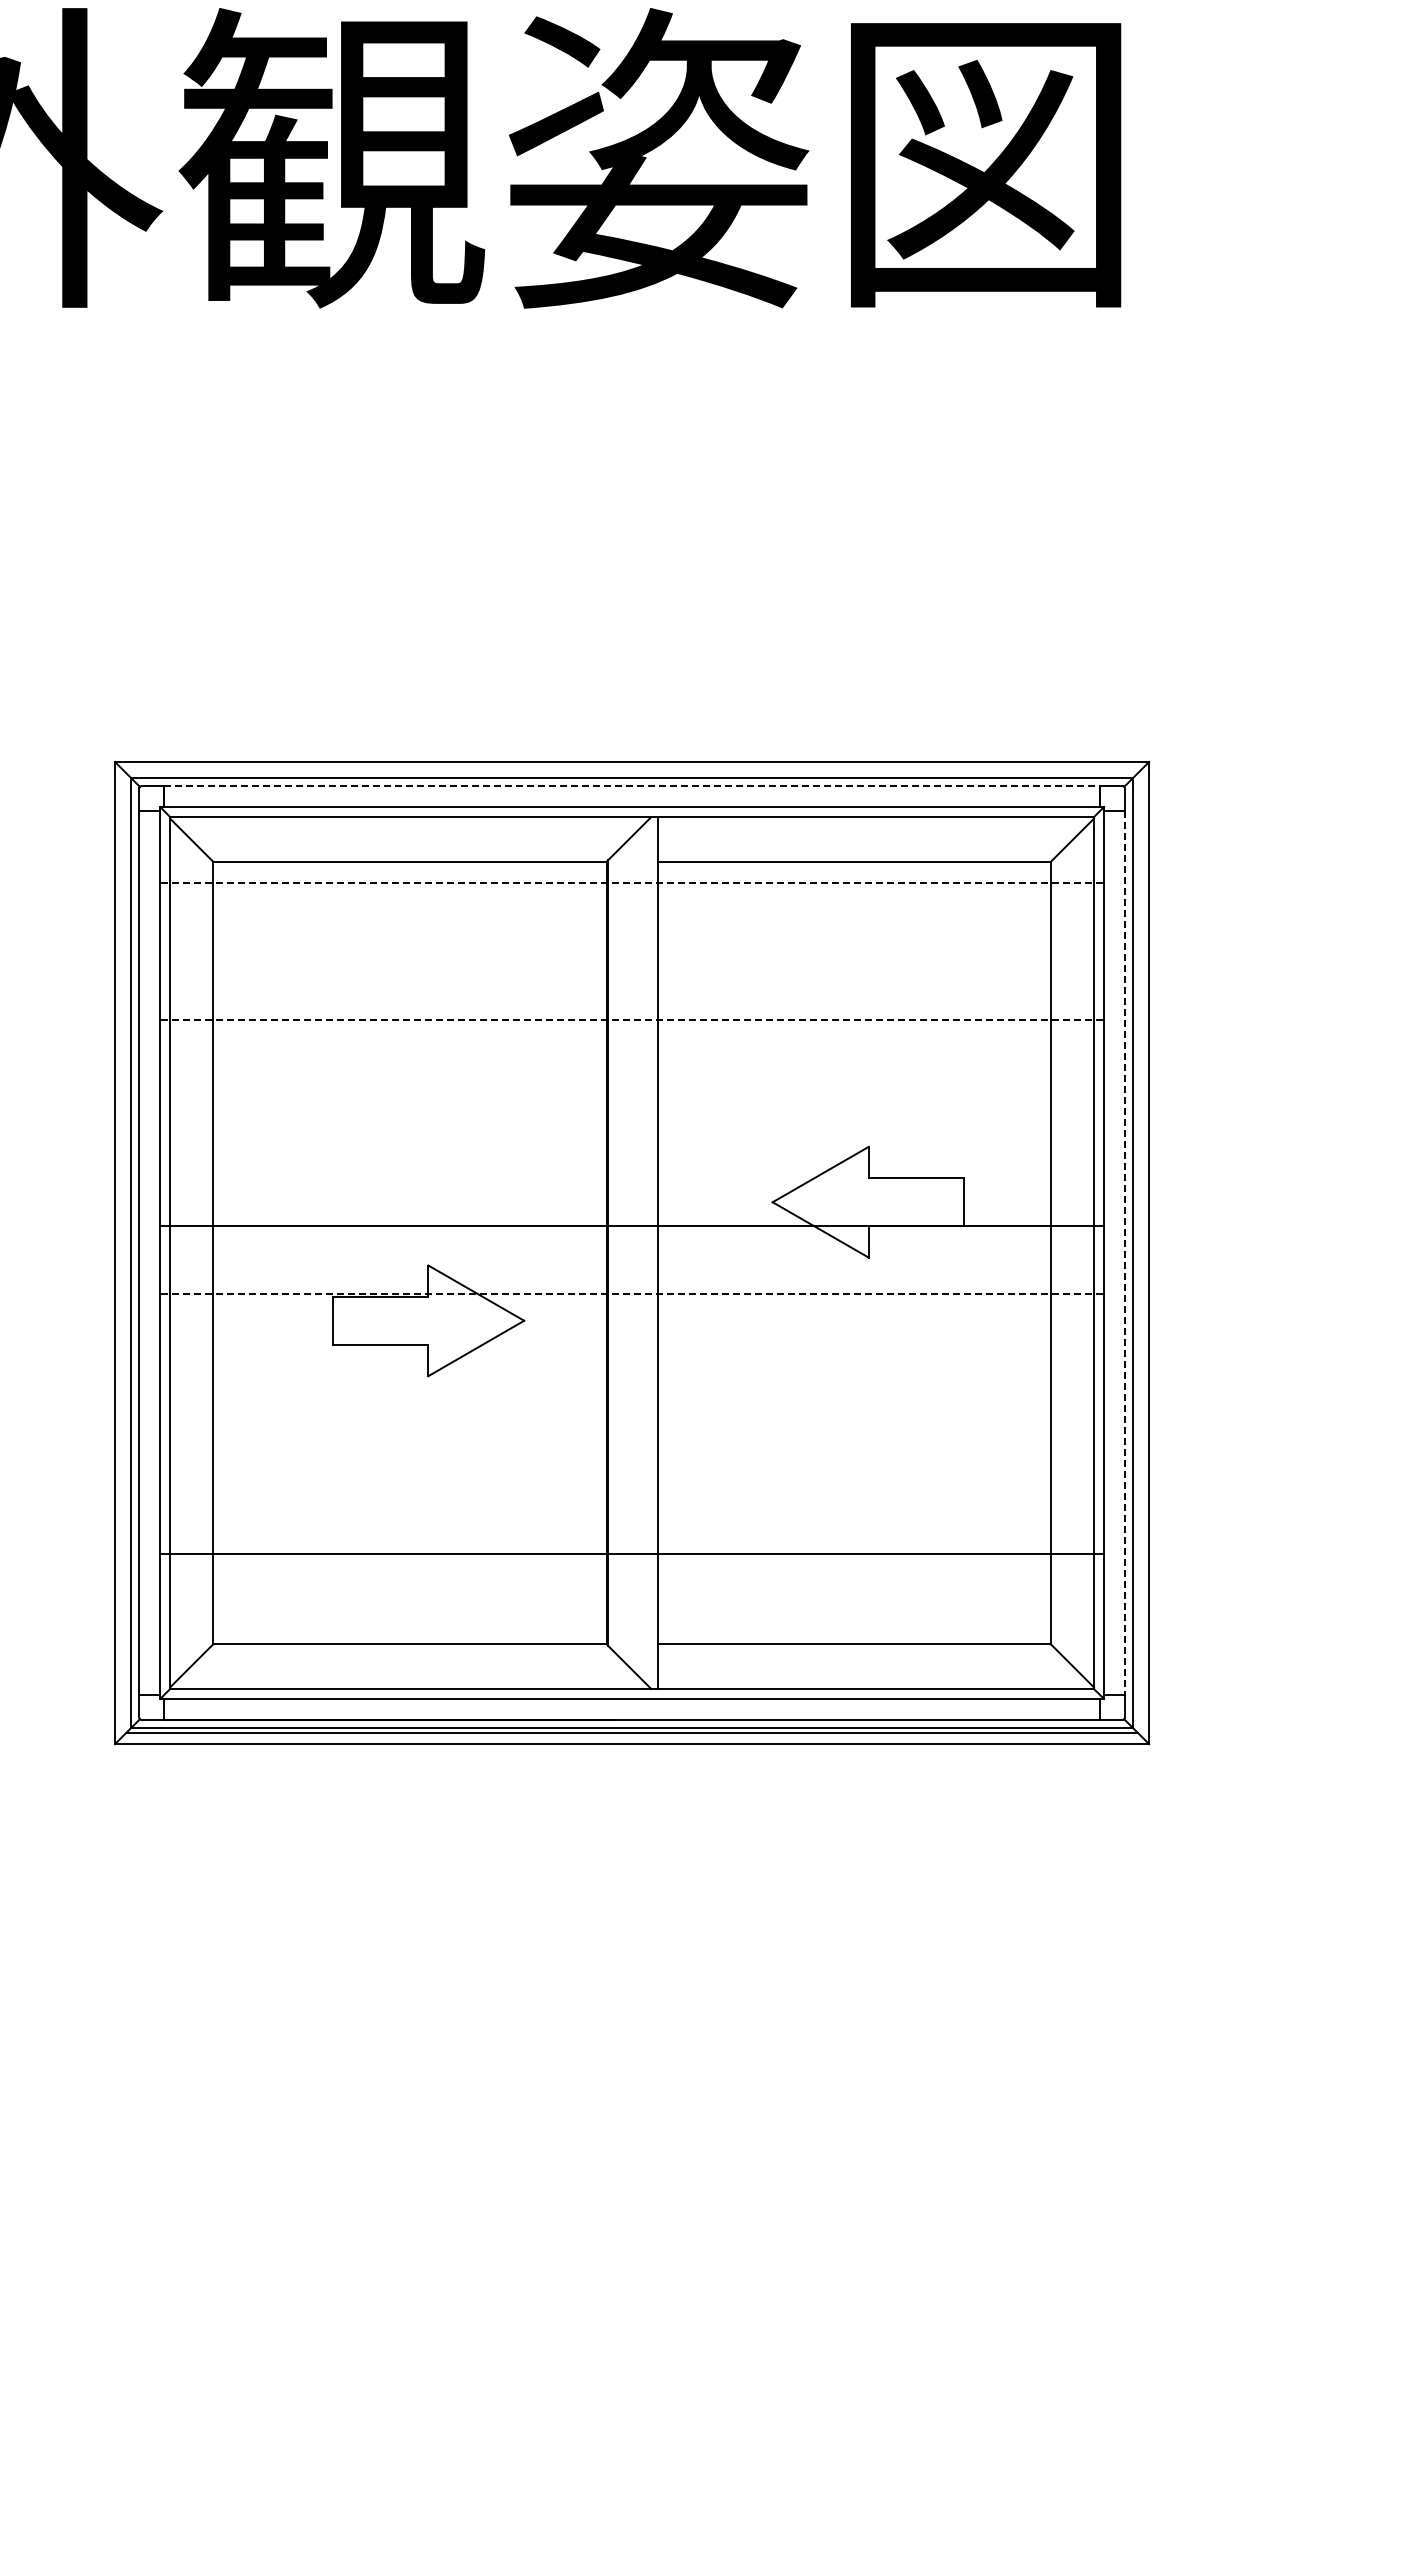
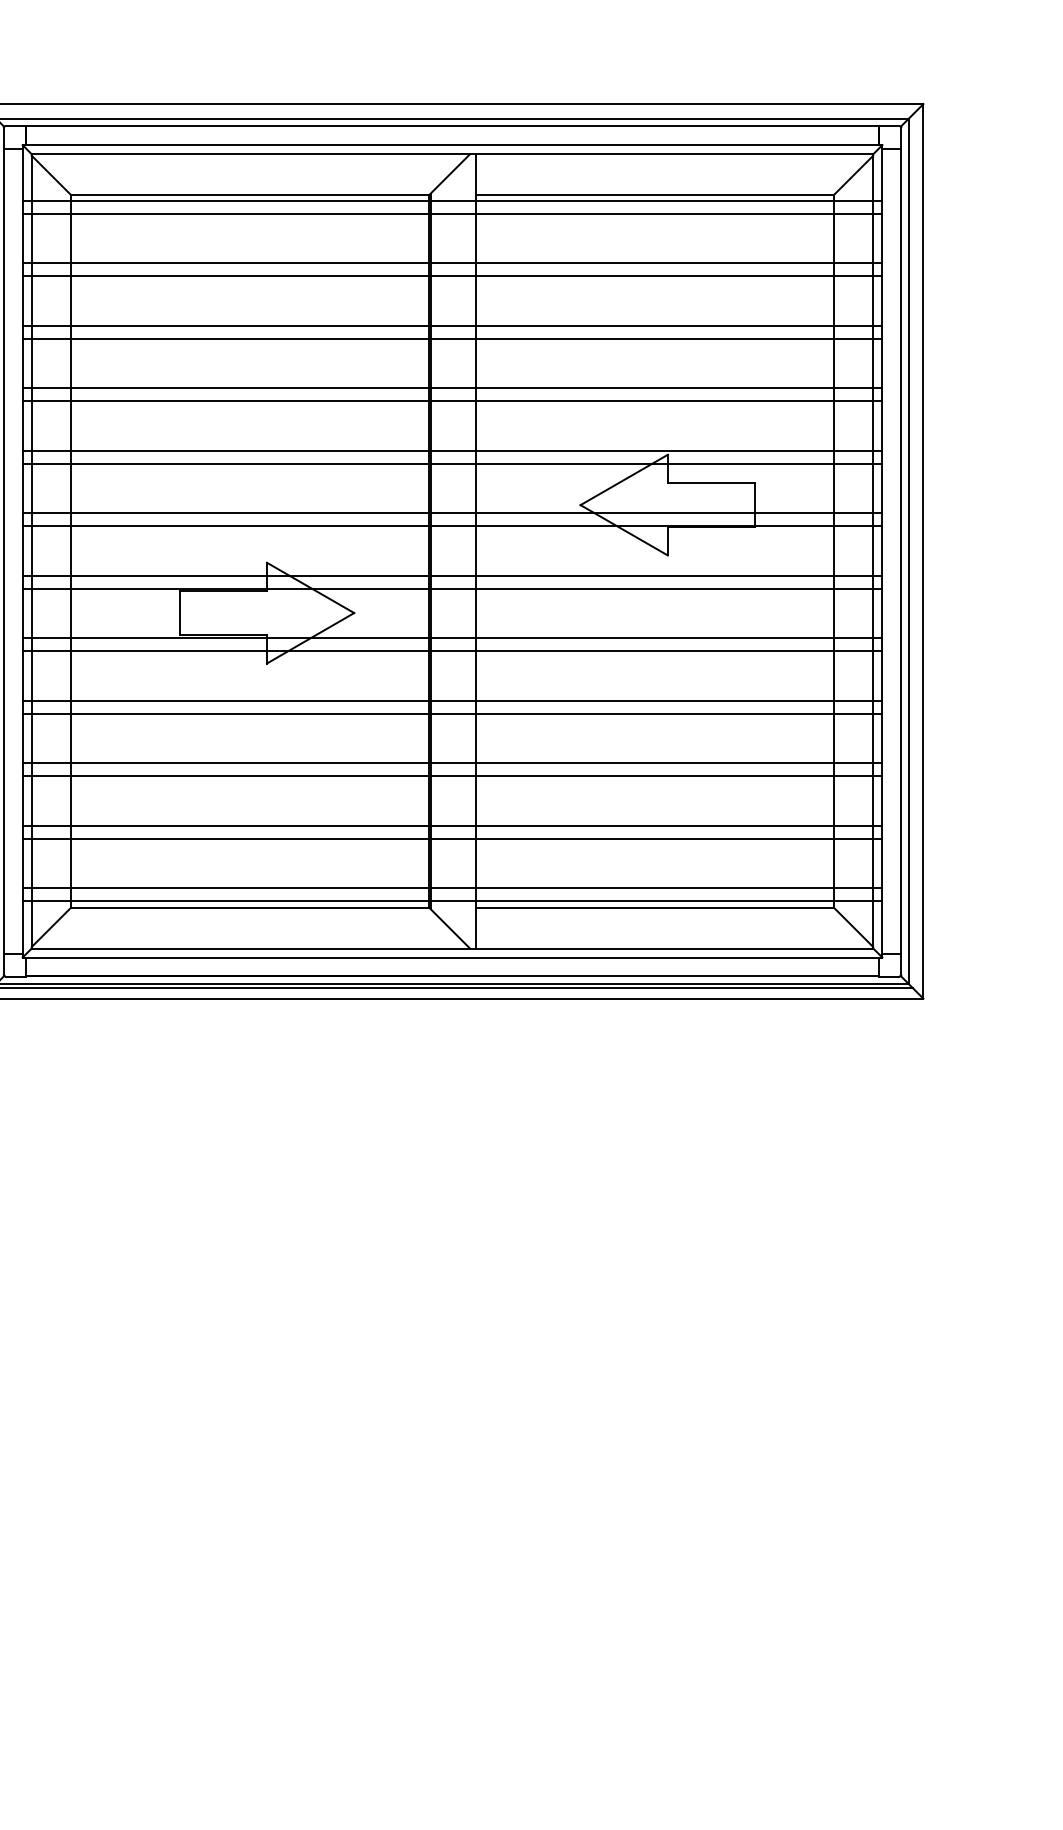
line: (632, 786) -> (452, 126), dashed -> solid
line: (632, 868) -> (452, 201), added
line: (631, 882) -> (451, 213), dashed -> solid
line: (632, 936) -> (452, 263), added
line: (632, 951) -> (452, 276), added
line: (632, 1005) -> (452, 325), added
line: (631, 1019) -> (451, 338), dashed -> solid
line: (632, 1073) -> (452, 387), added
line: (632, 1088) -> (452, 401), added
line: (632, 1142) -> (452, 450), added
line: (632, 1156) -> (452, 463), added
line: (632, 1211) -> (452, 513), added
line: (1124, 1252) -> (900, 550), dashed -> solid
line: (632, 1279) -> (452, 575), added
line: (631, 1294) -> (451, 589), dashed -> solid
line: (632, 1348) -> (452, 638), added
line: (632, 1362) -> (452, 651), added
line: (632, 1416) -> (452, 700), added
line: (632, 1431) -> (452, 713), added
line: (632, 1485) -> (452, 763), added
line: (632, 1499) -> (452, 775), added
line: (632, 1568) -> (452, 838), added
line: (632, 1622) -> (452, 887), added
line: (632, 1637) -> (452, 901), added

